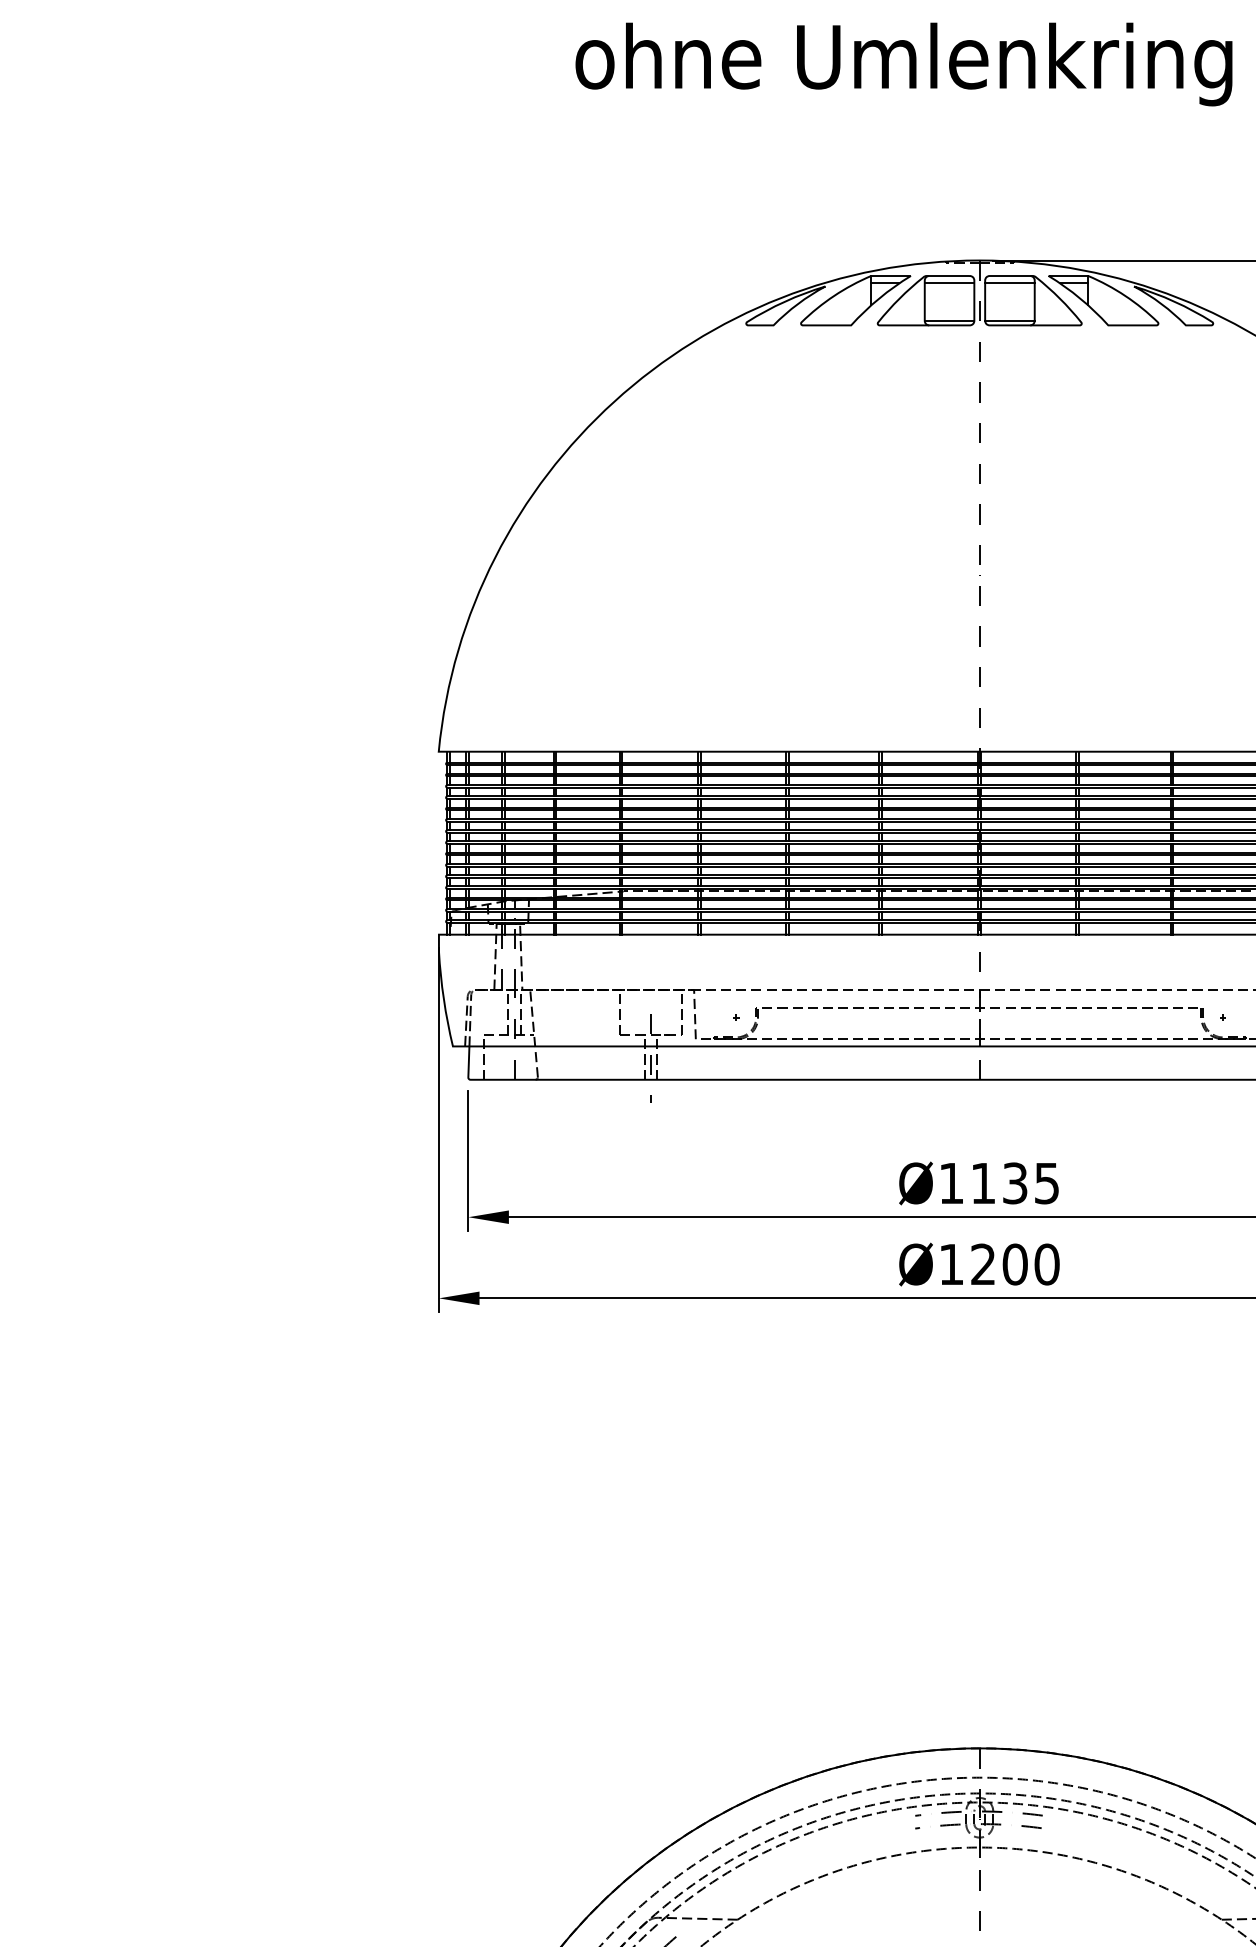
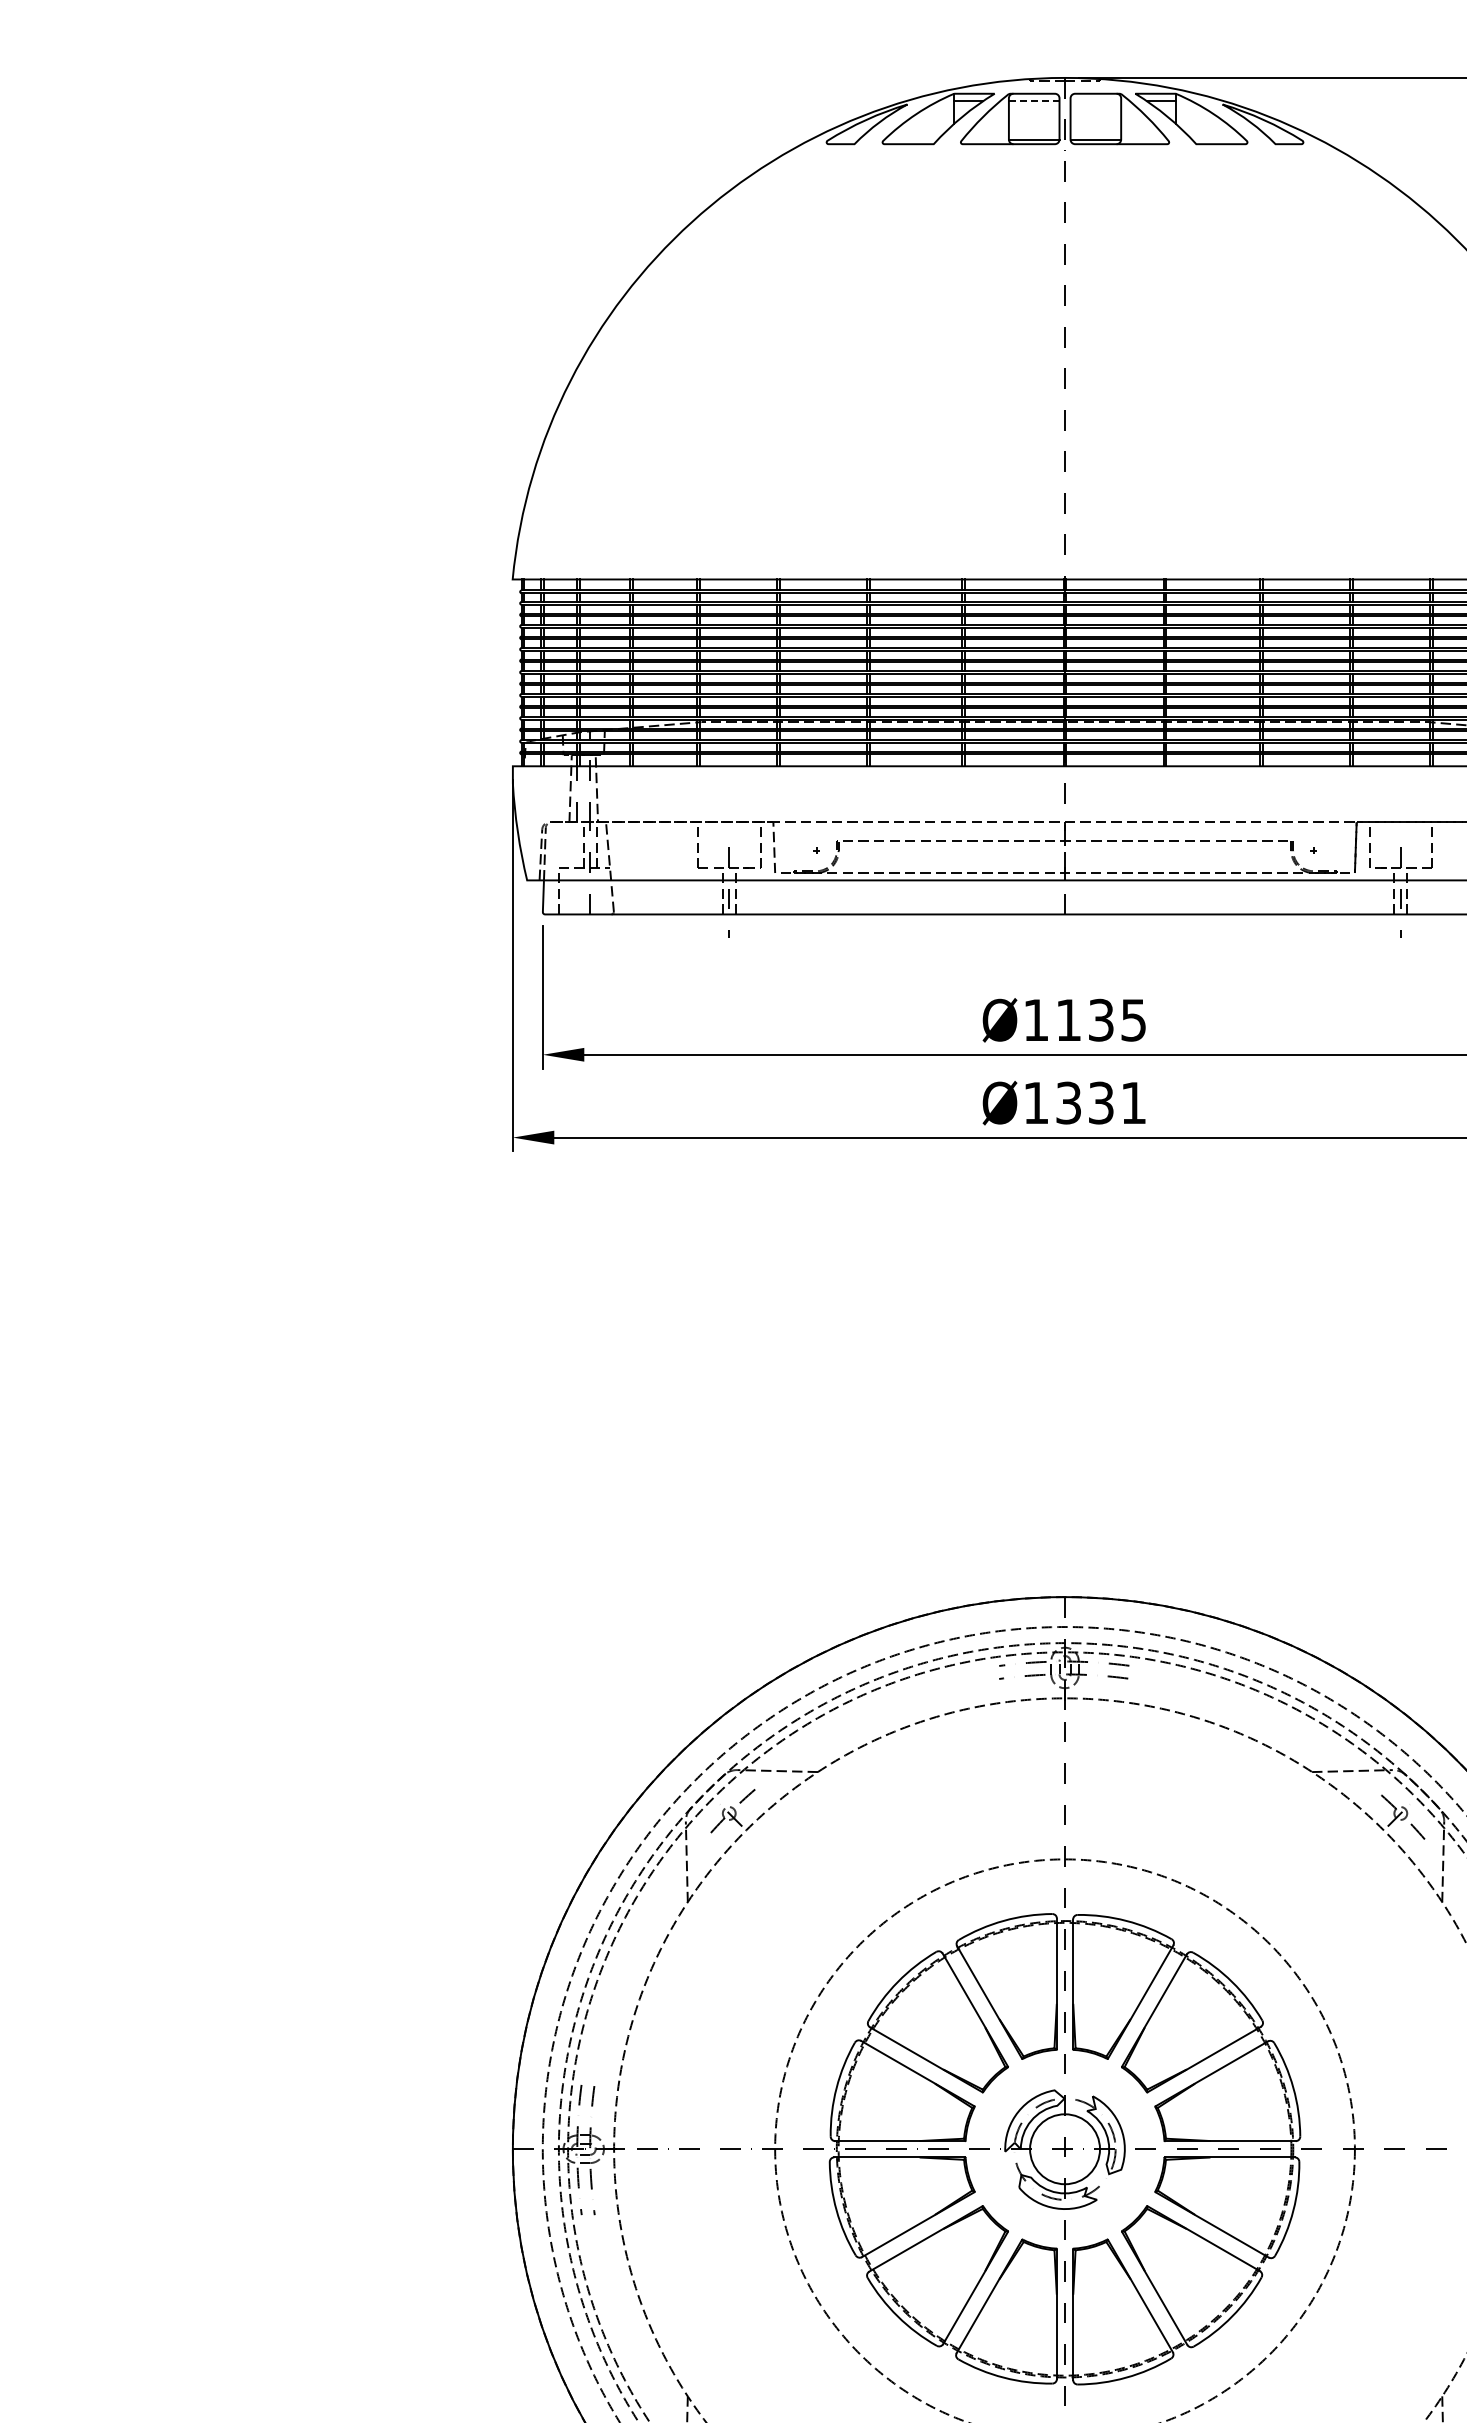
line: (948, 283) -> (1033, 101), solid -> dashed
line: (1009, 283) -> (1095, 101), removed
text: (1015, 1263) -> (1101, 1102), Ø1200 -> Ø1331

